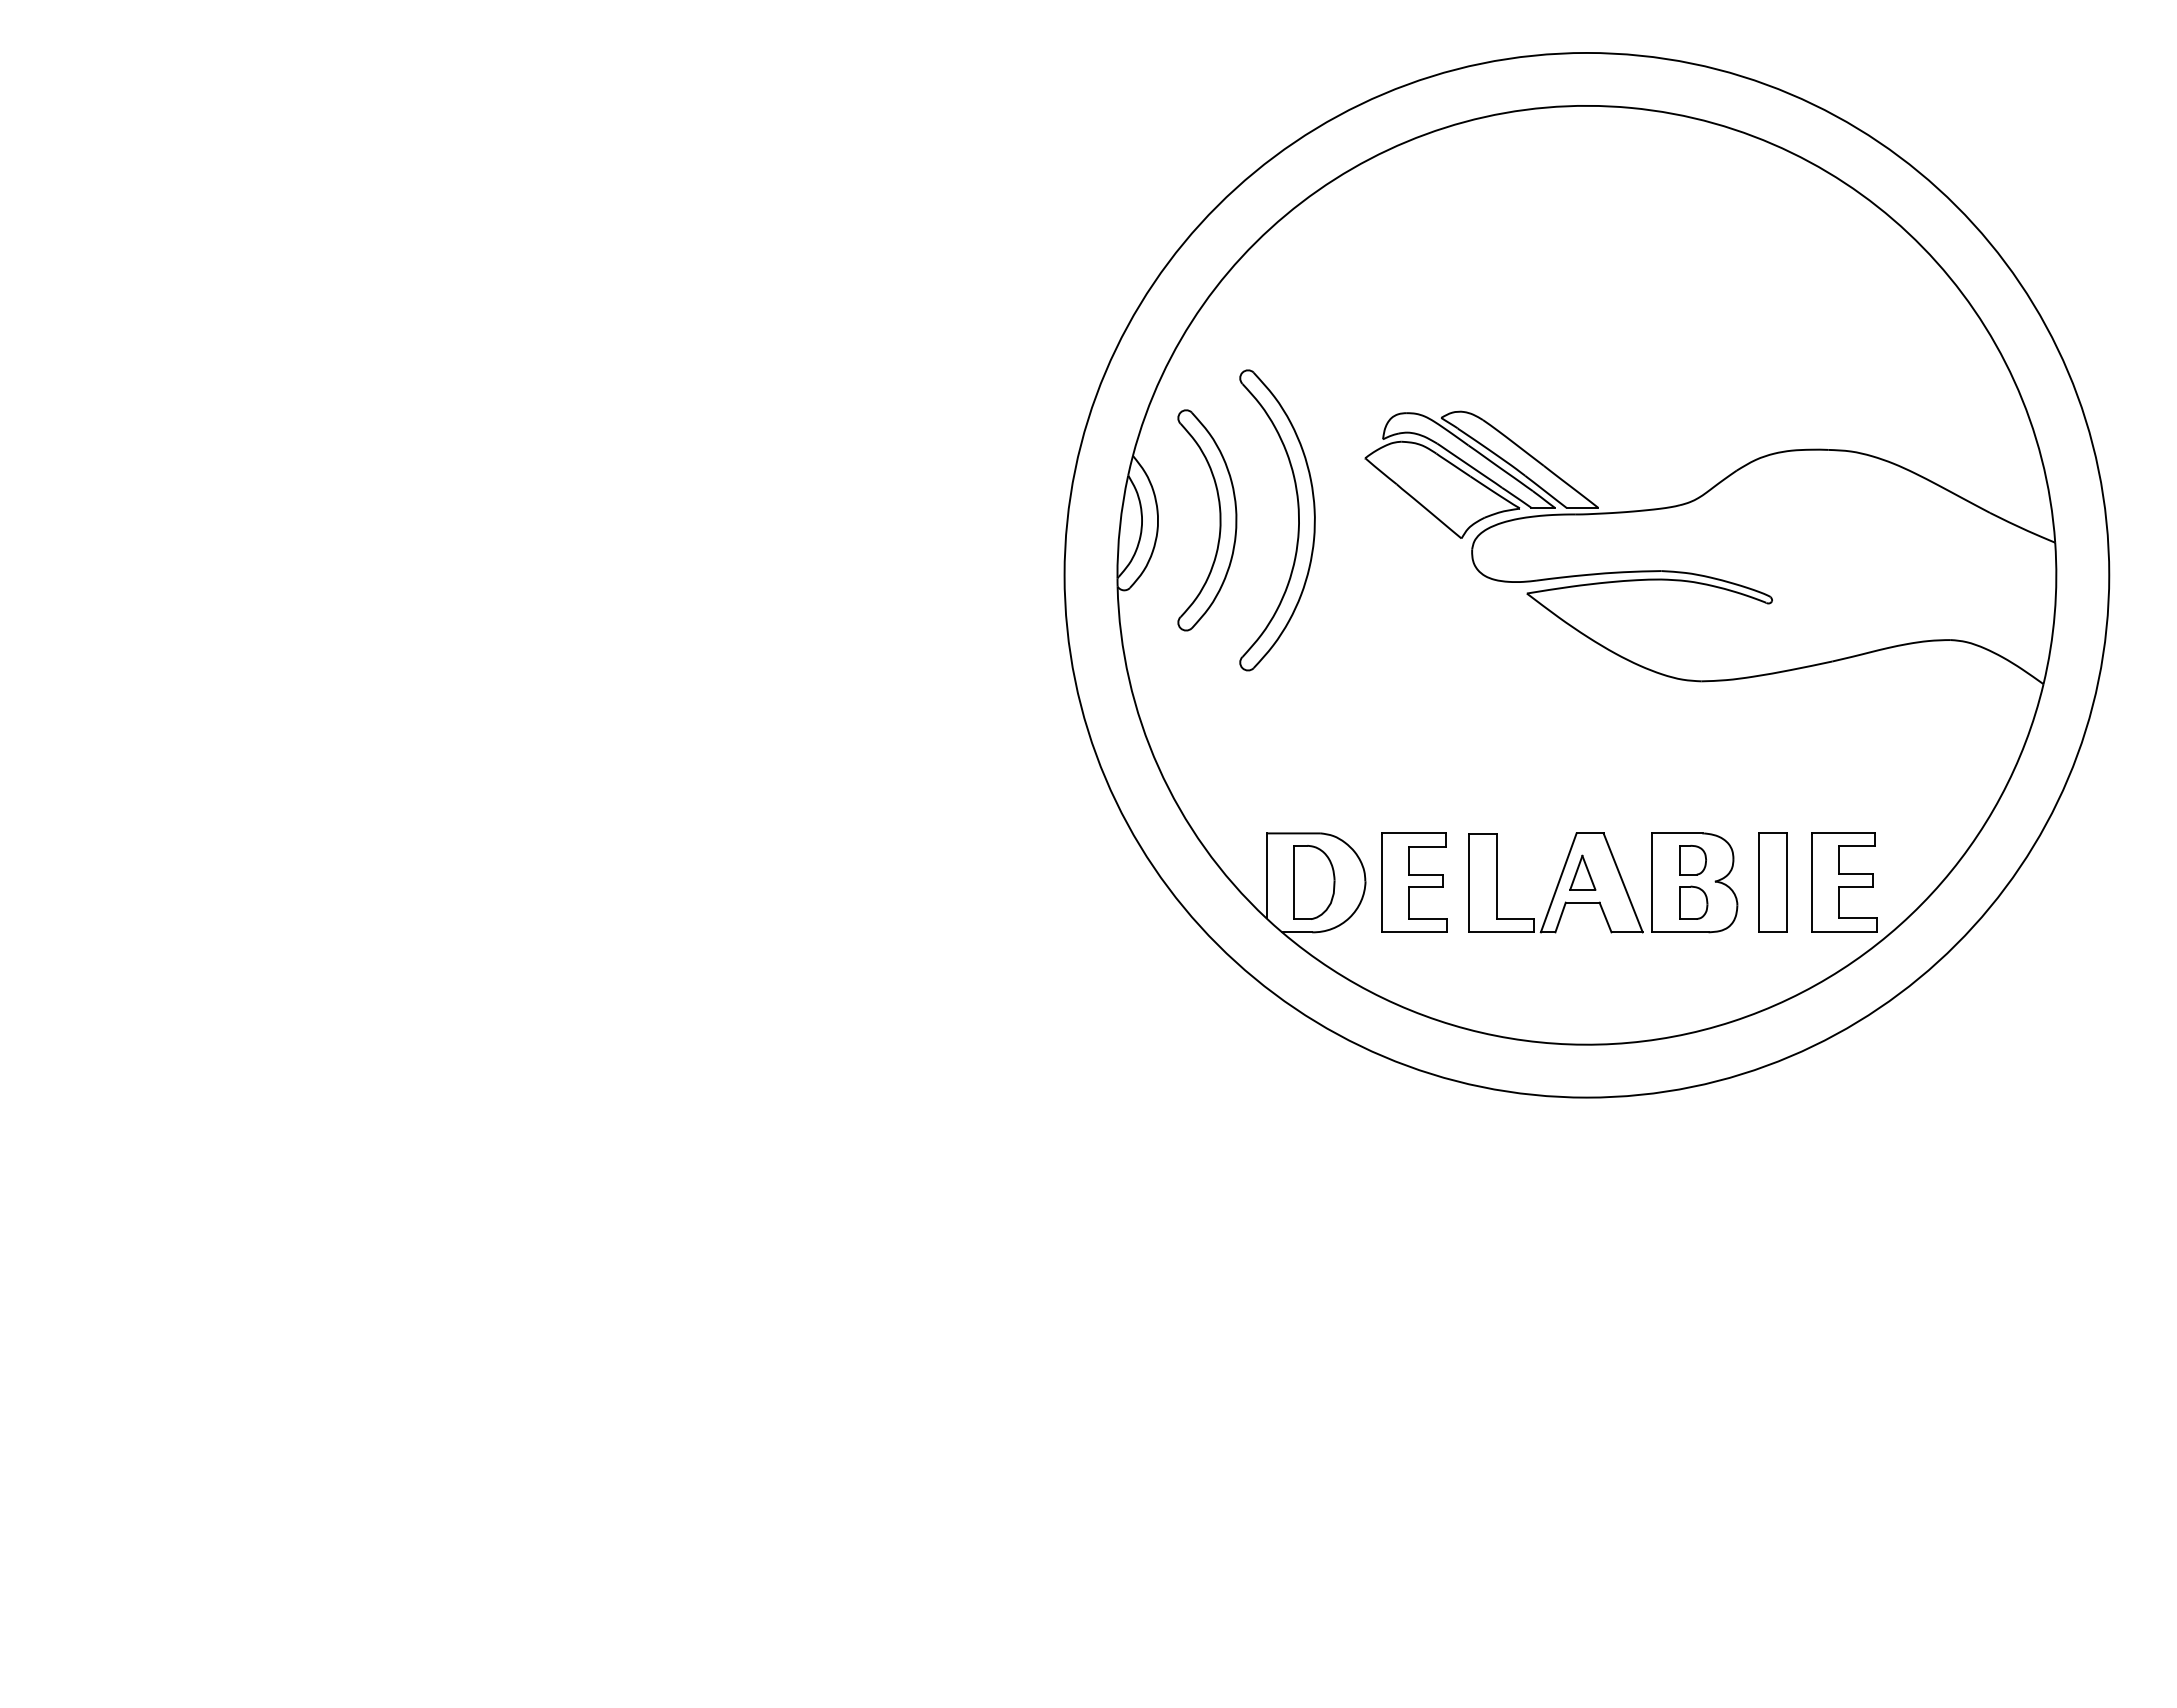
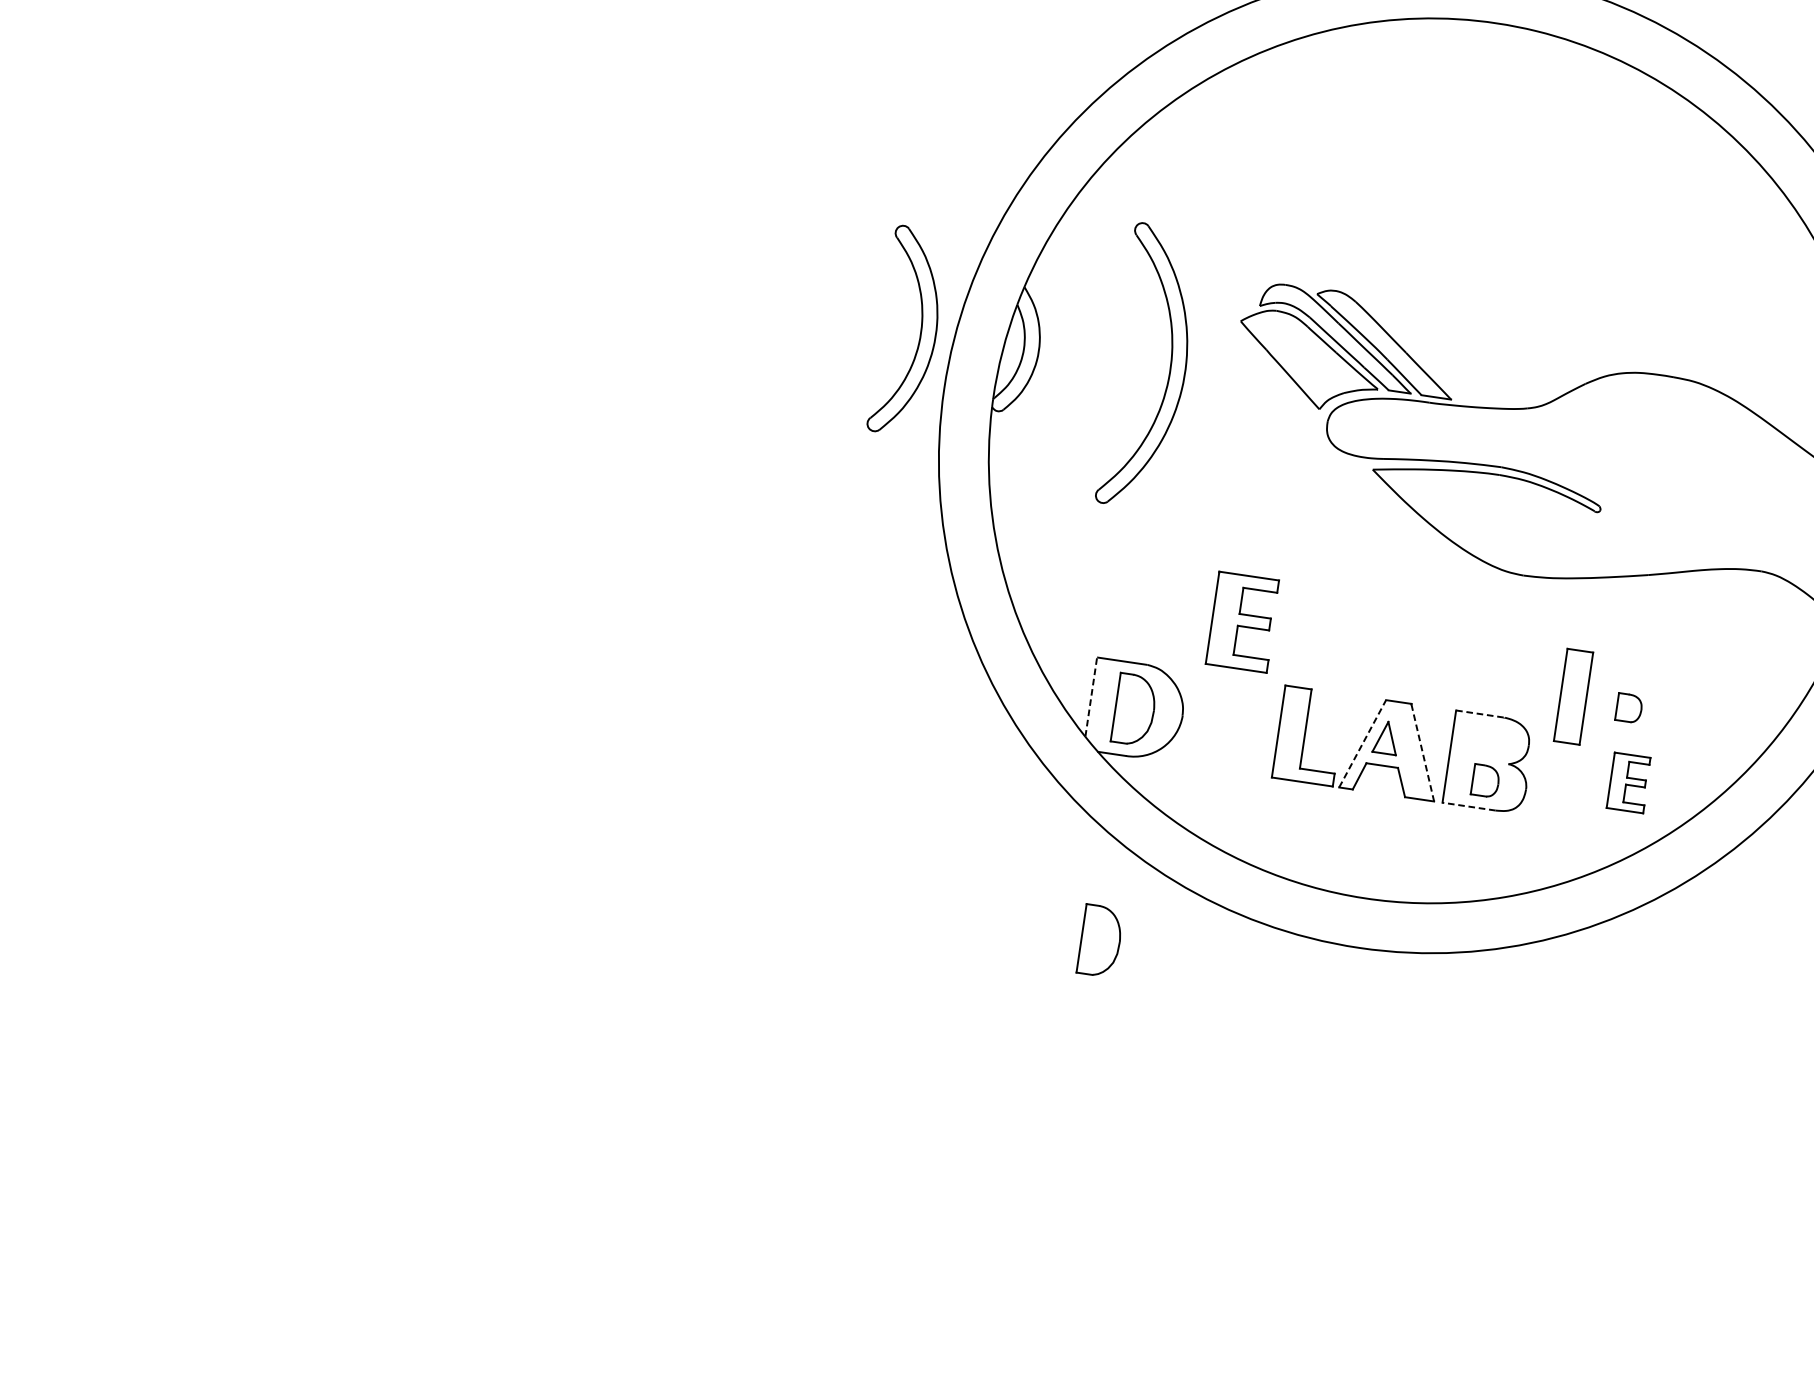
part: (1219, 520) -> (920, 333), moved
line: (1677, 833) -> (1480, 714), solid -> dashed
part: (1692, 860) -> (1628, 708), moved
line: (1266, 875) -> (1091, 696), solid -> dashed
part: (1414, 882) -> (1243, 621), moved
line: (1558, 882) -> (1362, 743), solid -> dashed
part: (1772, 882) -> (1573, 696), moved
part: (1844, 882) -> (1629, 782), size x0.6
line: (1623, 883) -> (1422, 753), solid -> dashed
line: (1679, 932) -> (1468, 806), solid -> dashed
part: (1314, 1130) -> (1100, 941), added

